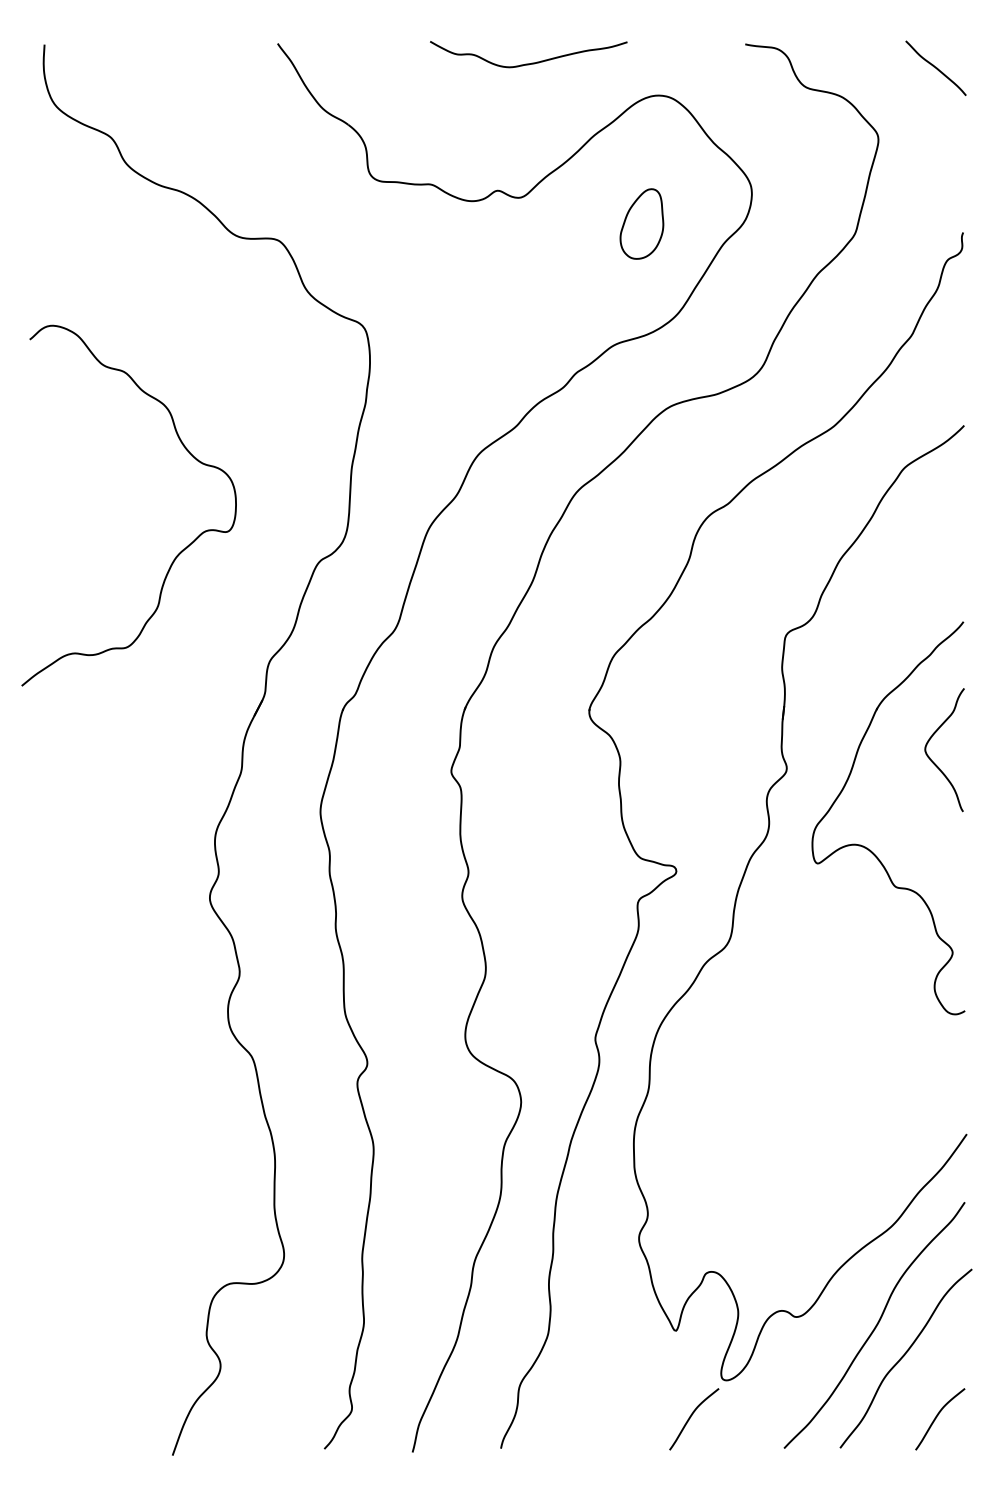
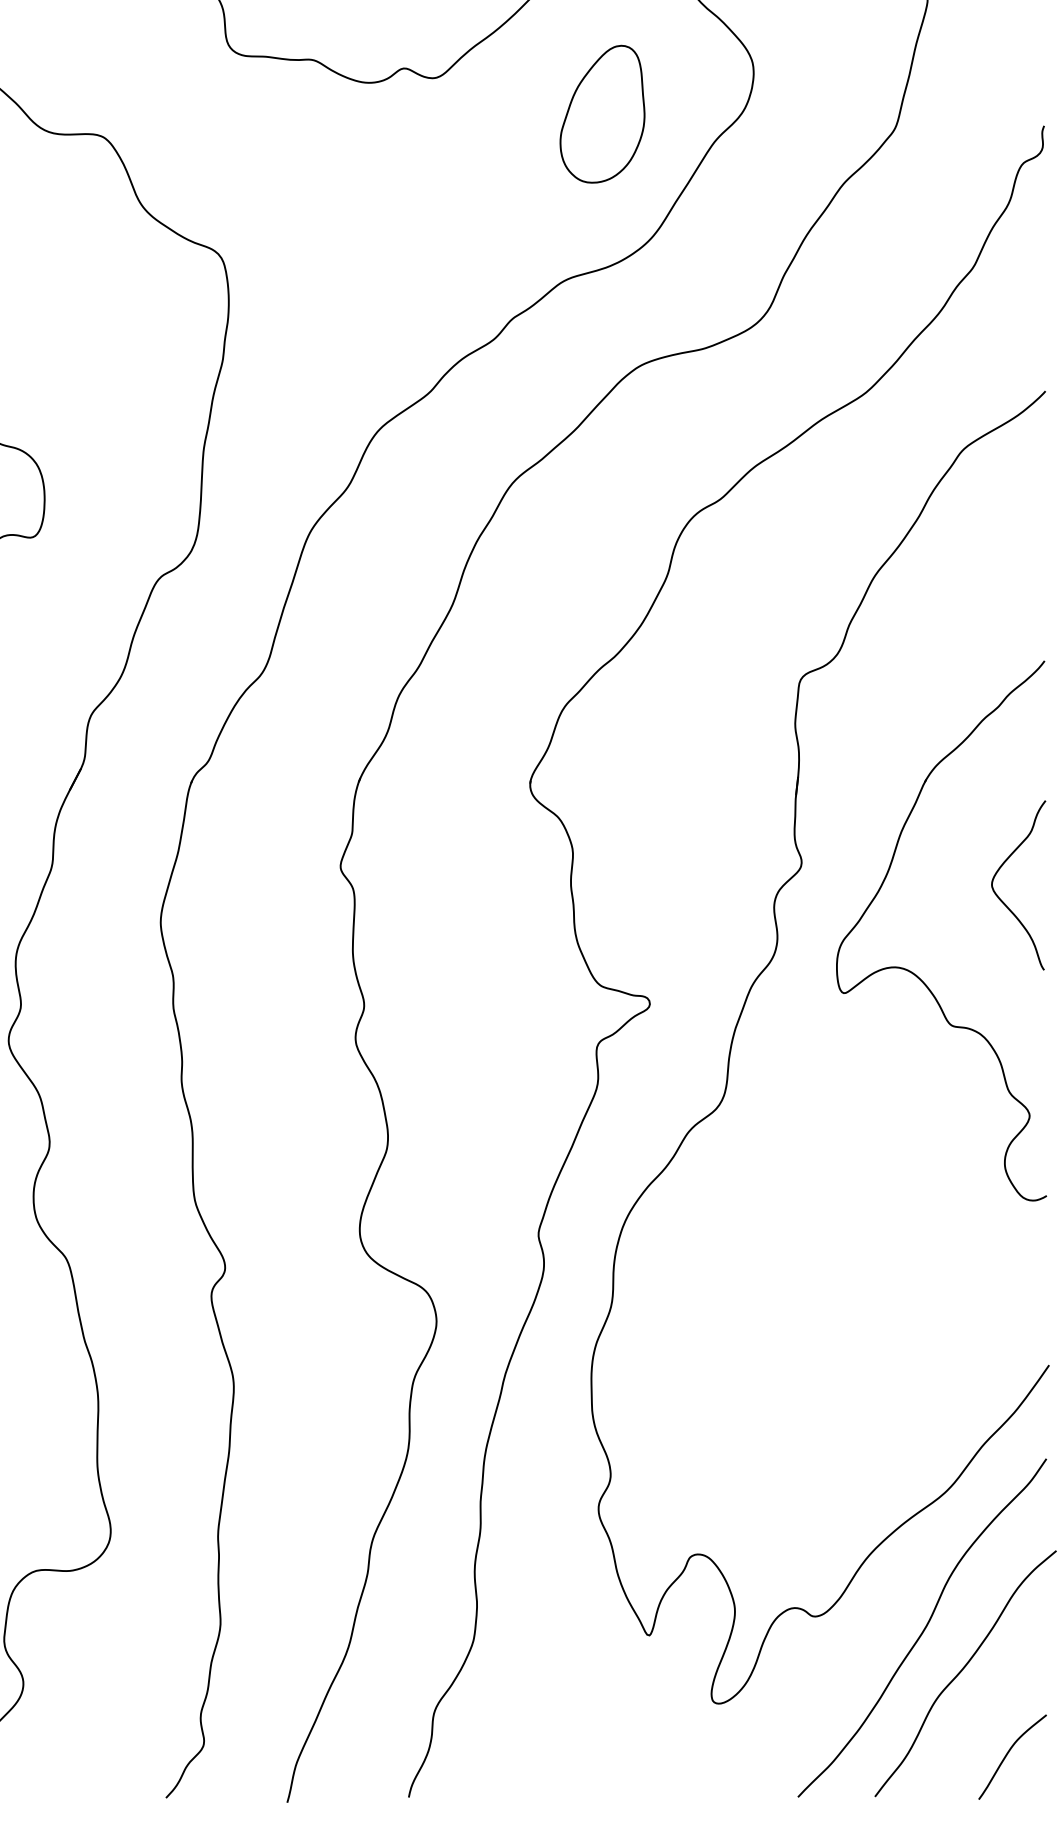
part: (641, 223) -> (601, 113), size x1.43
curve: (933, 761) -> (1003, 901), moved
curve: (691, 1417) -> (670, 1754), removed

